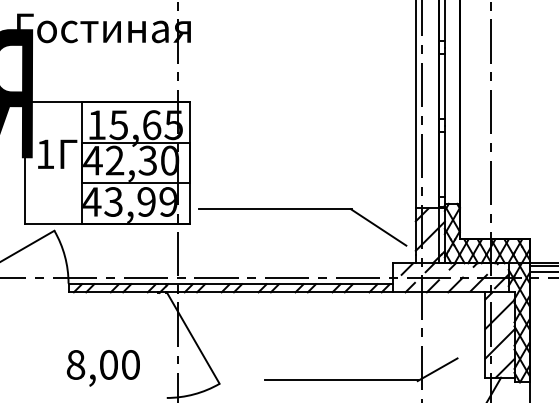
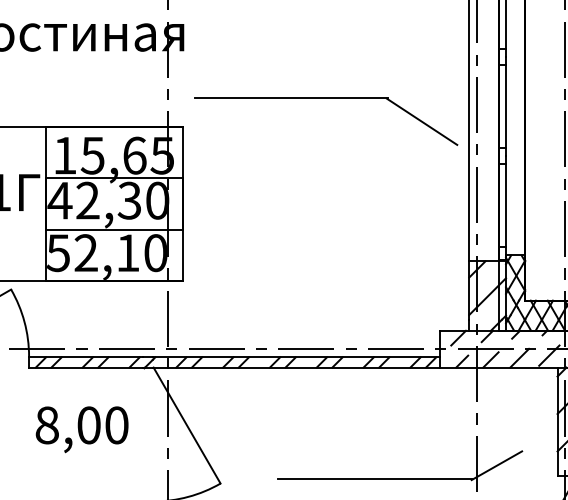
text: (130, 201) -> (107, 252), 43,99 -> 52,10
part: (302, 209) -> (325, 99), moved
text: (103, 368) -> (82, 429), moved

